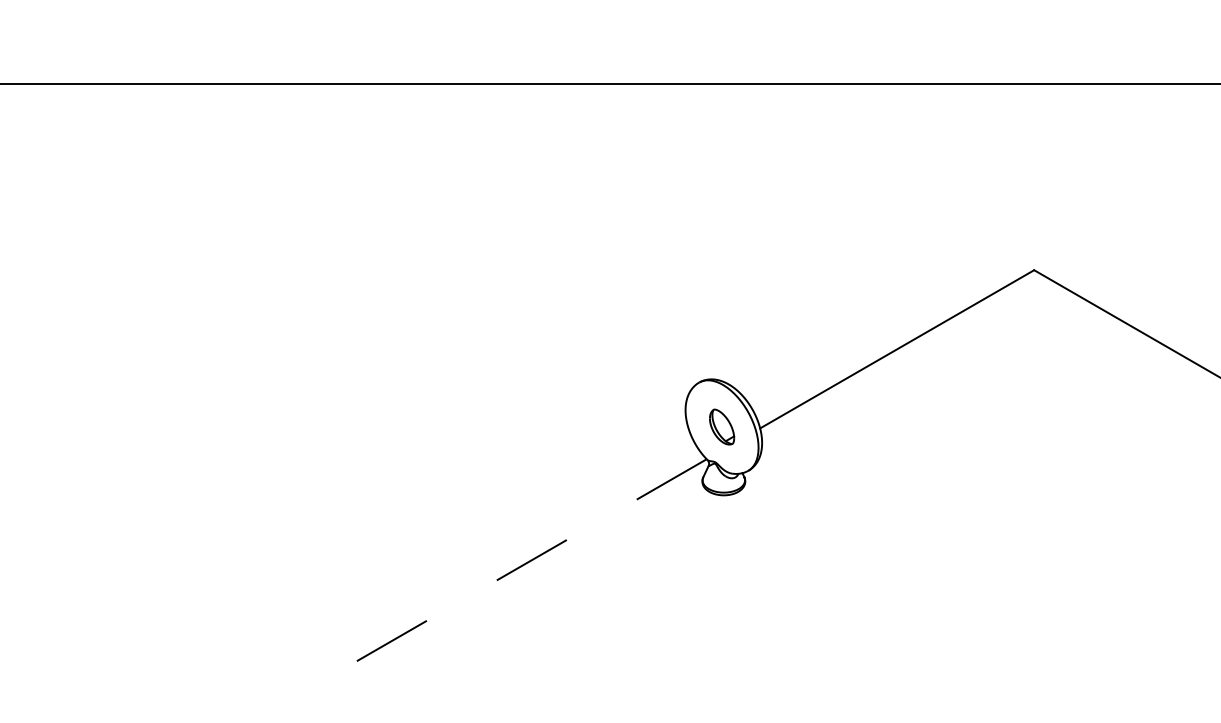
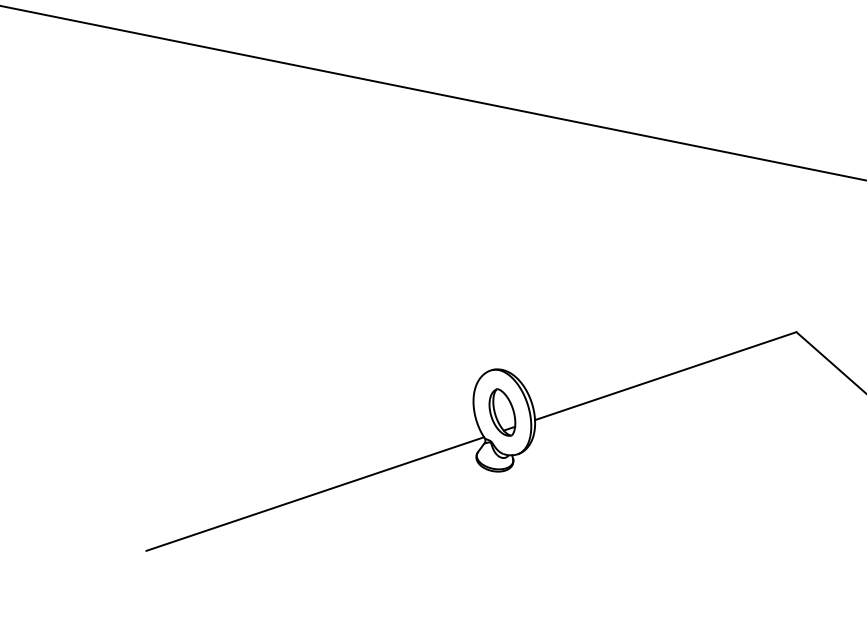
part: (721, 426) -> (502, 411), size x1.43
line: (529, 561) -> (315, 494), dashed -> solid

